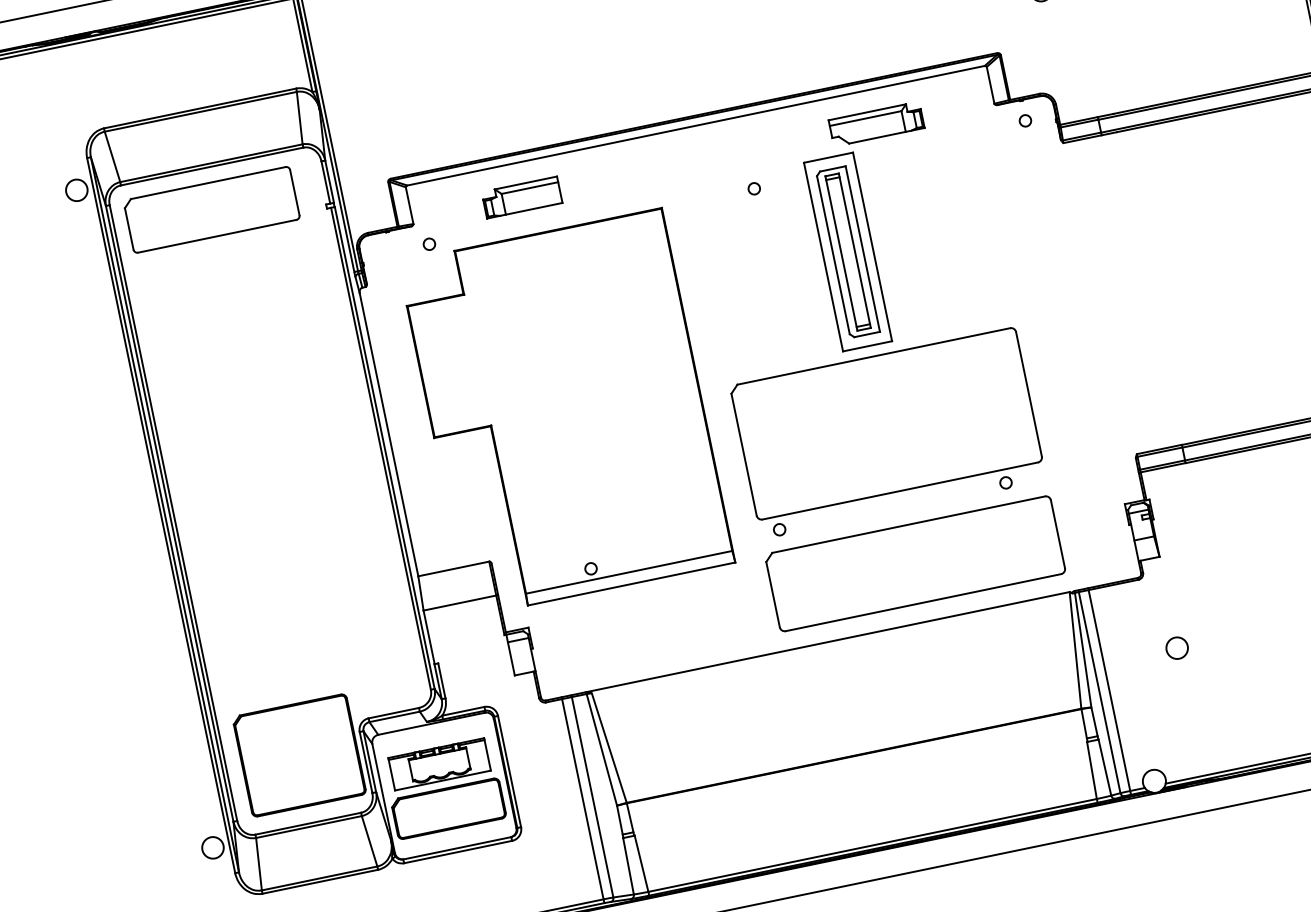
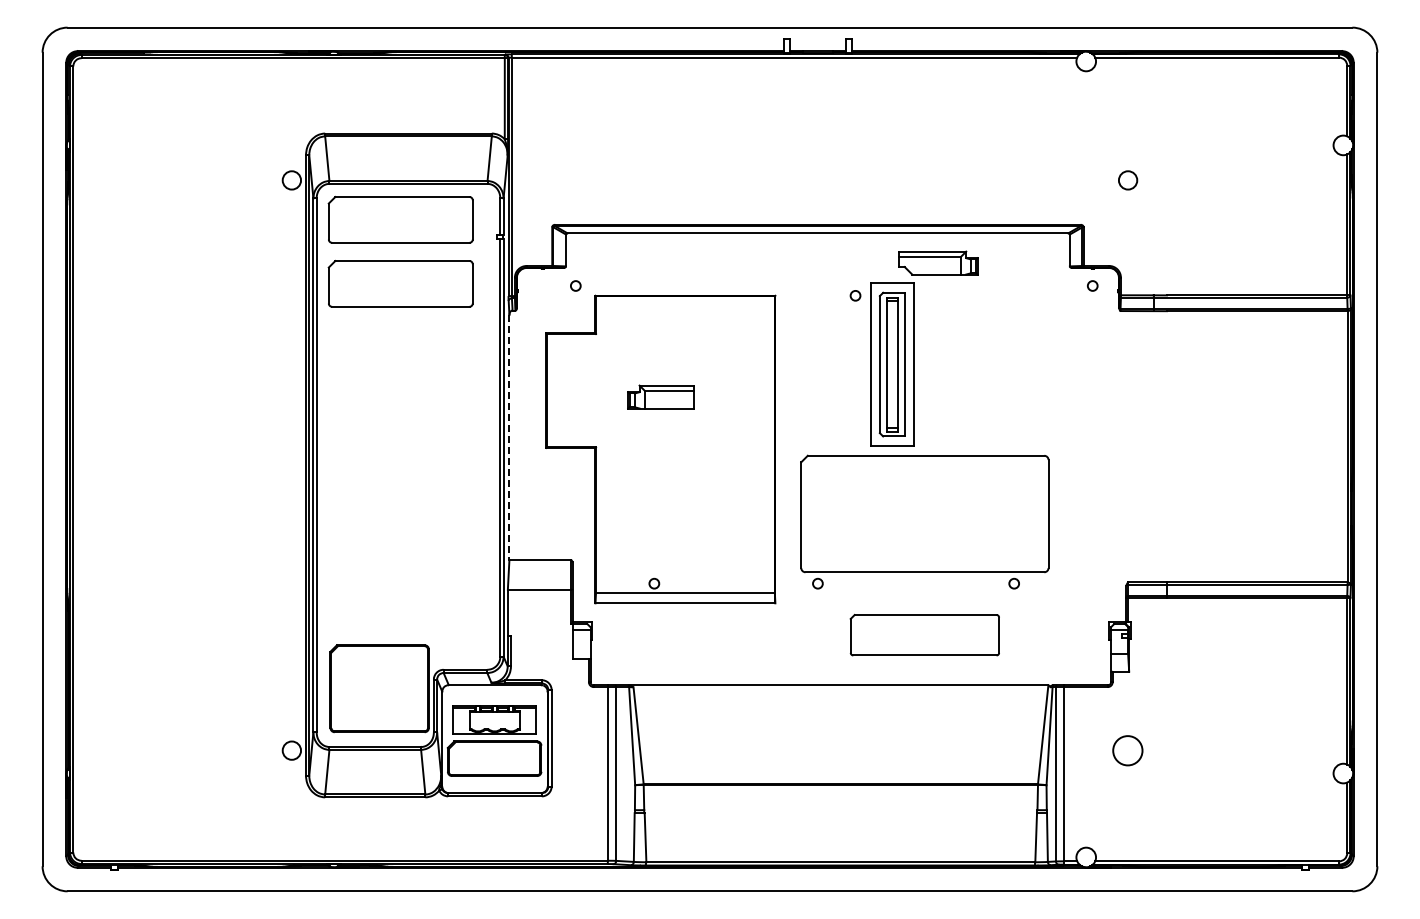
part: (521, 196) -> (660, 396), moved
part: (869, 228) -> (914, 348), moved
part: (226, 283) -> (400, 283), added
line: (389, 434) -> (509, 437), solid -> dashed
part: (914, 562) -> (924, 634), size x0.6
circle: (1177, 647) -> (1128, 750), size x1.6

